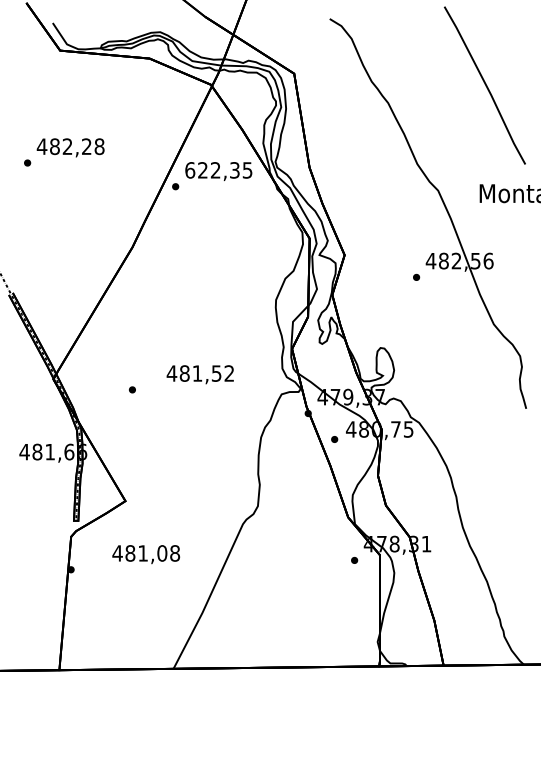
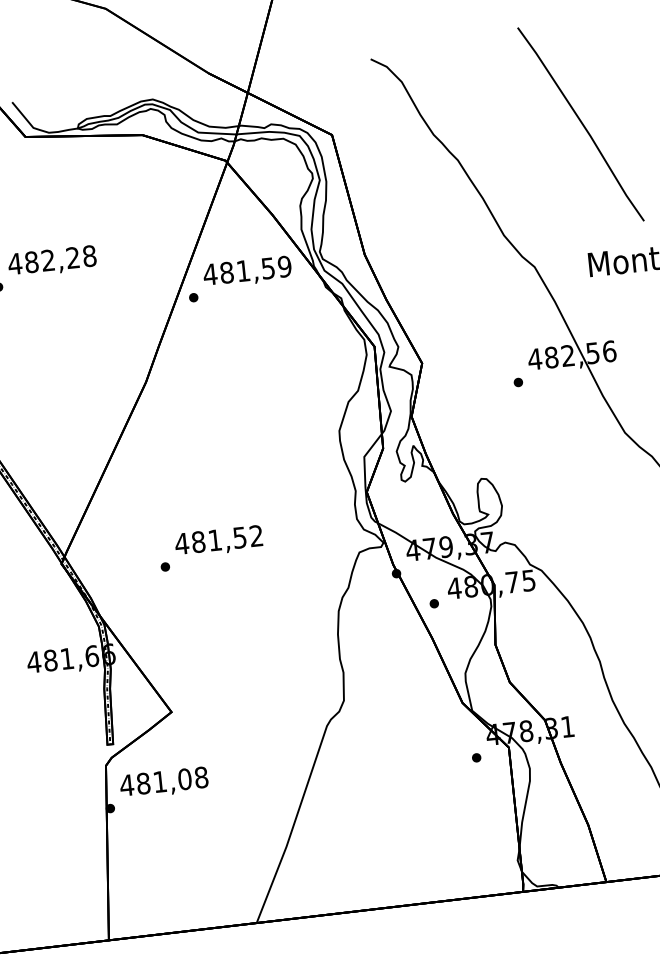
text: (218, 170) -> (247, 270), 622,35 -> 481,59
text: (199, 374) -> (217, 541), moved
text: (146, 554) -> (164, 782), moved

